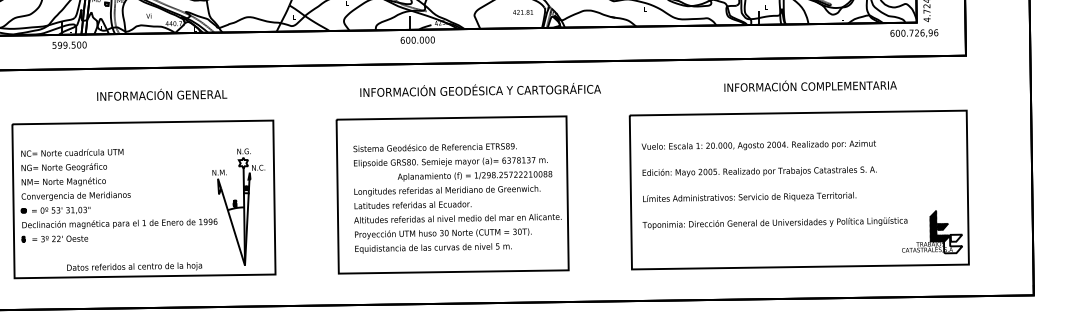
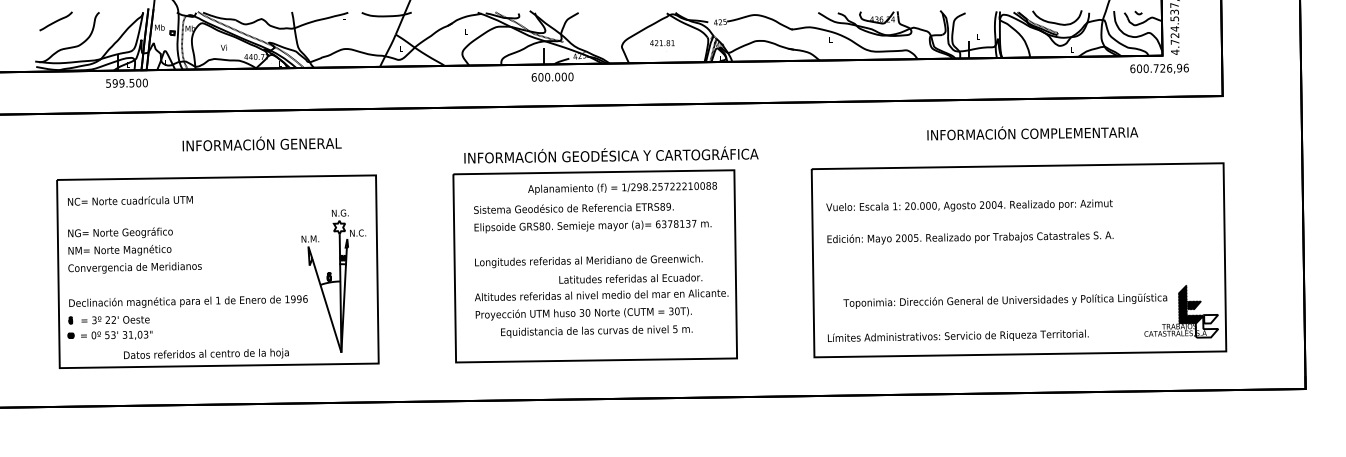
text: (523, 12) -> (662, 43), moved
text: (480, 89) -> (611, 154), moved
text: (161, 94) -> (261, 143), moved
text: (72, 152) -> (130, 200), moved
text: (474, 176) -> (622, 188), moved
text: (749, 196) -> (957, 335), moved
text: (412, 204) -> (630, 278), moved
part: (55, 209) -> (109, 334), moved
text: (775, 222) -> (1005, 300), moved
text: (433, 248) -> (596, 331), moved

